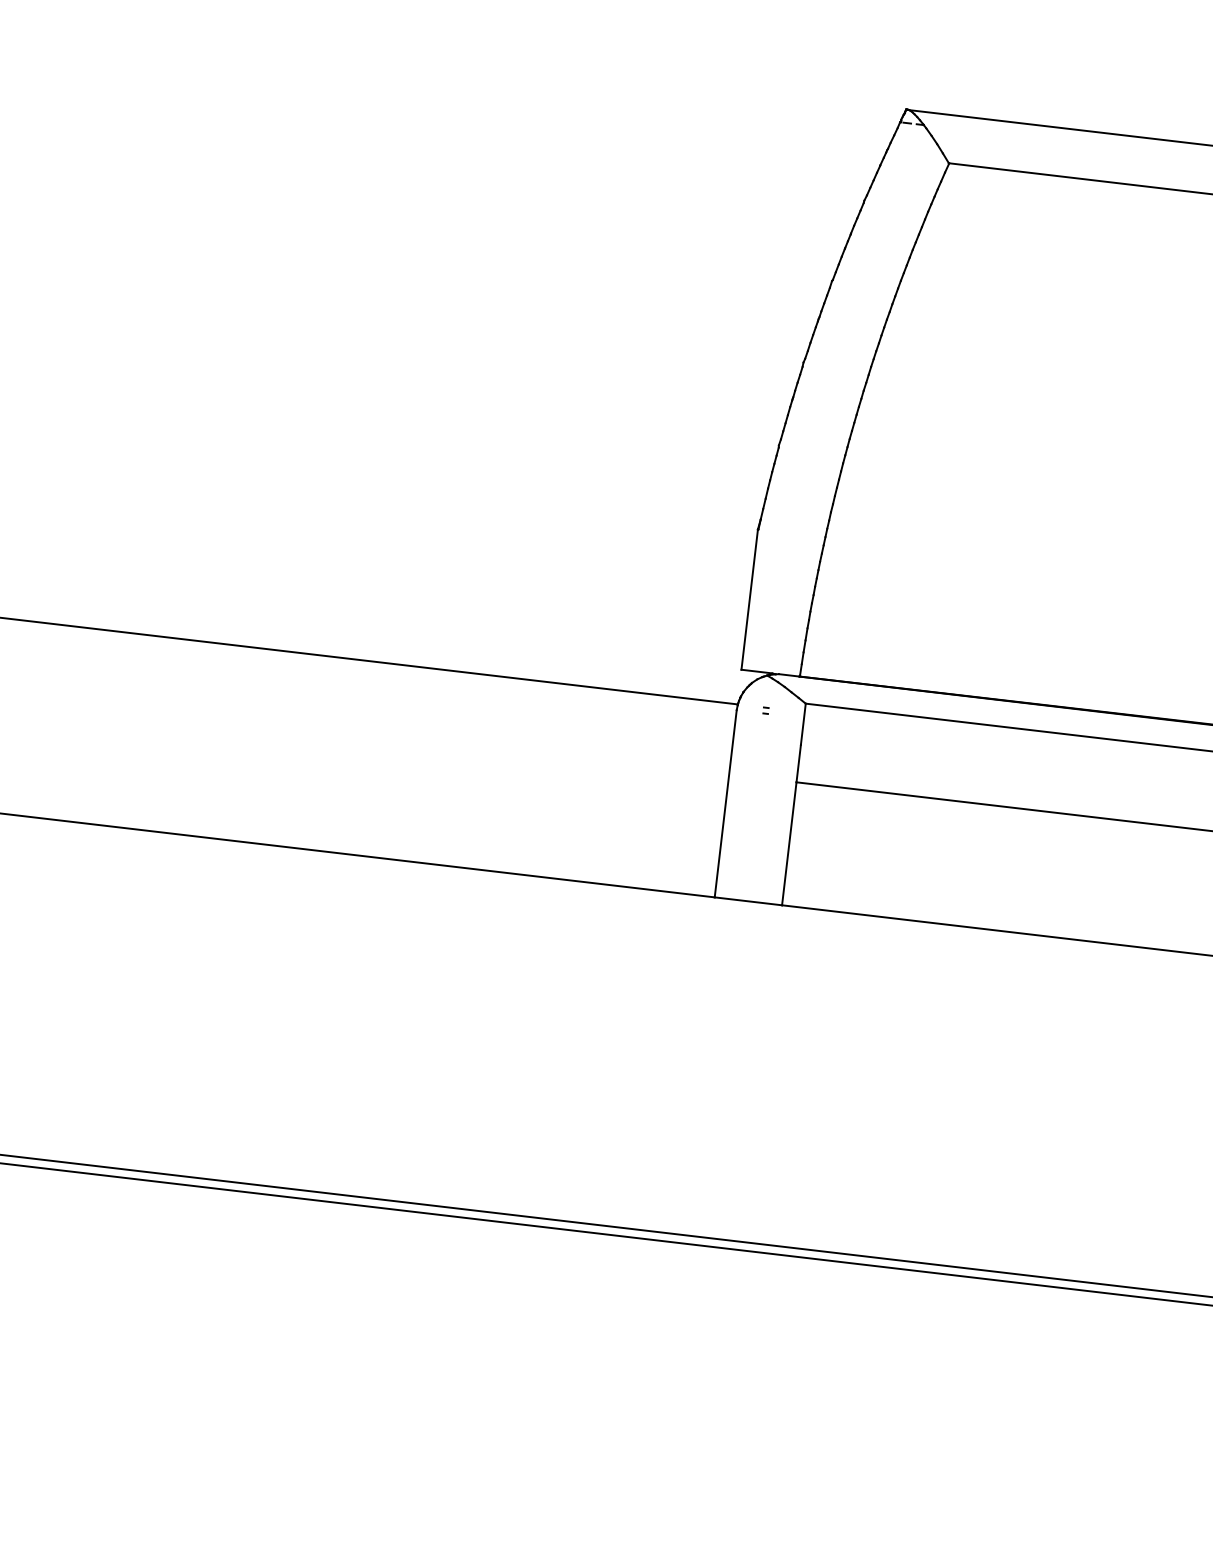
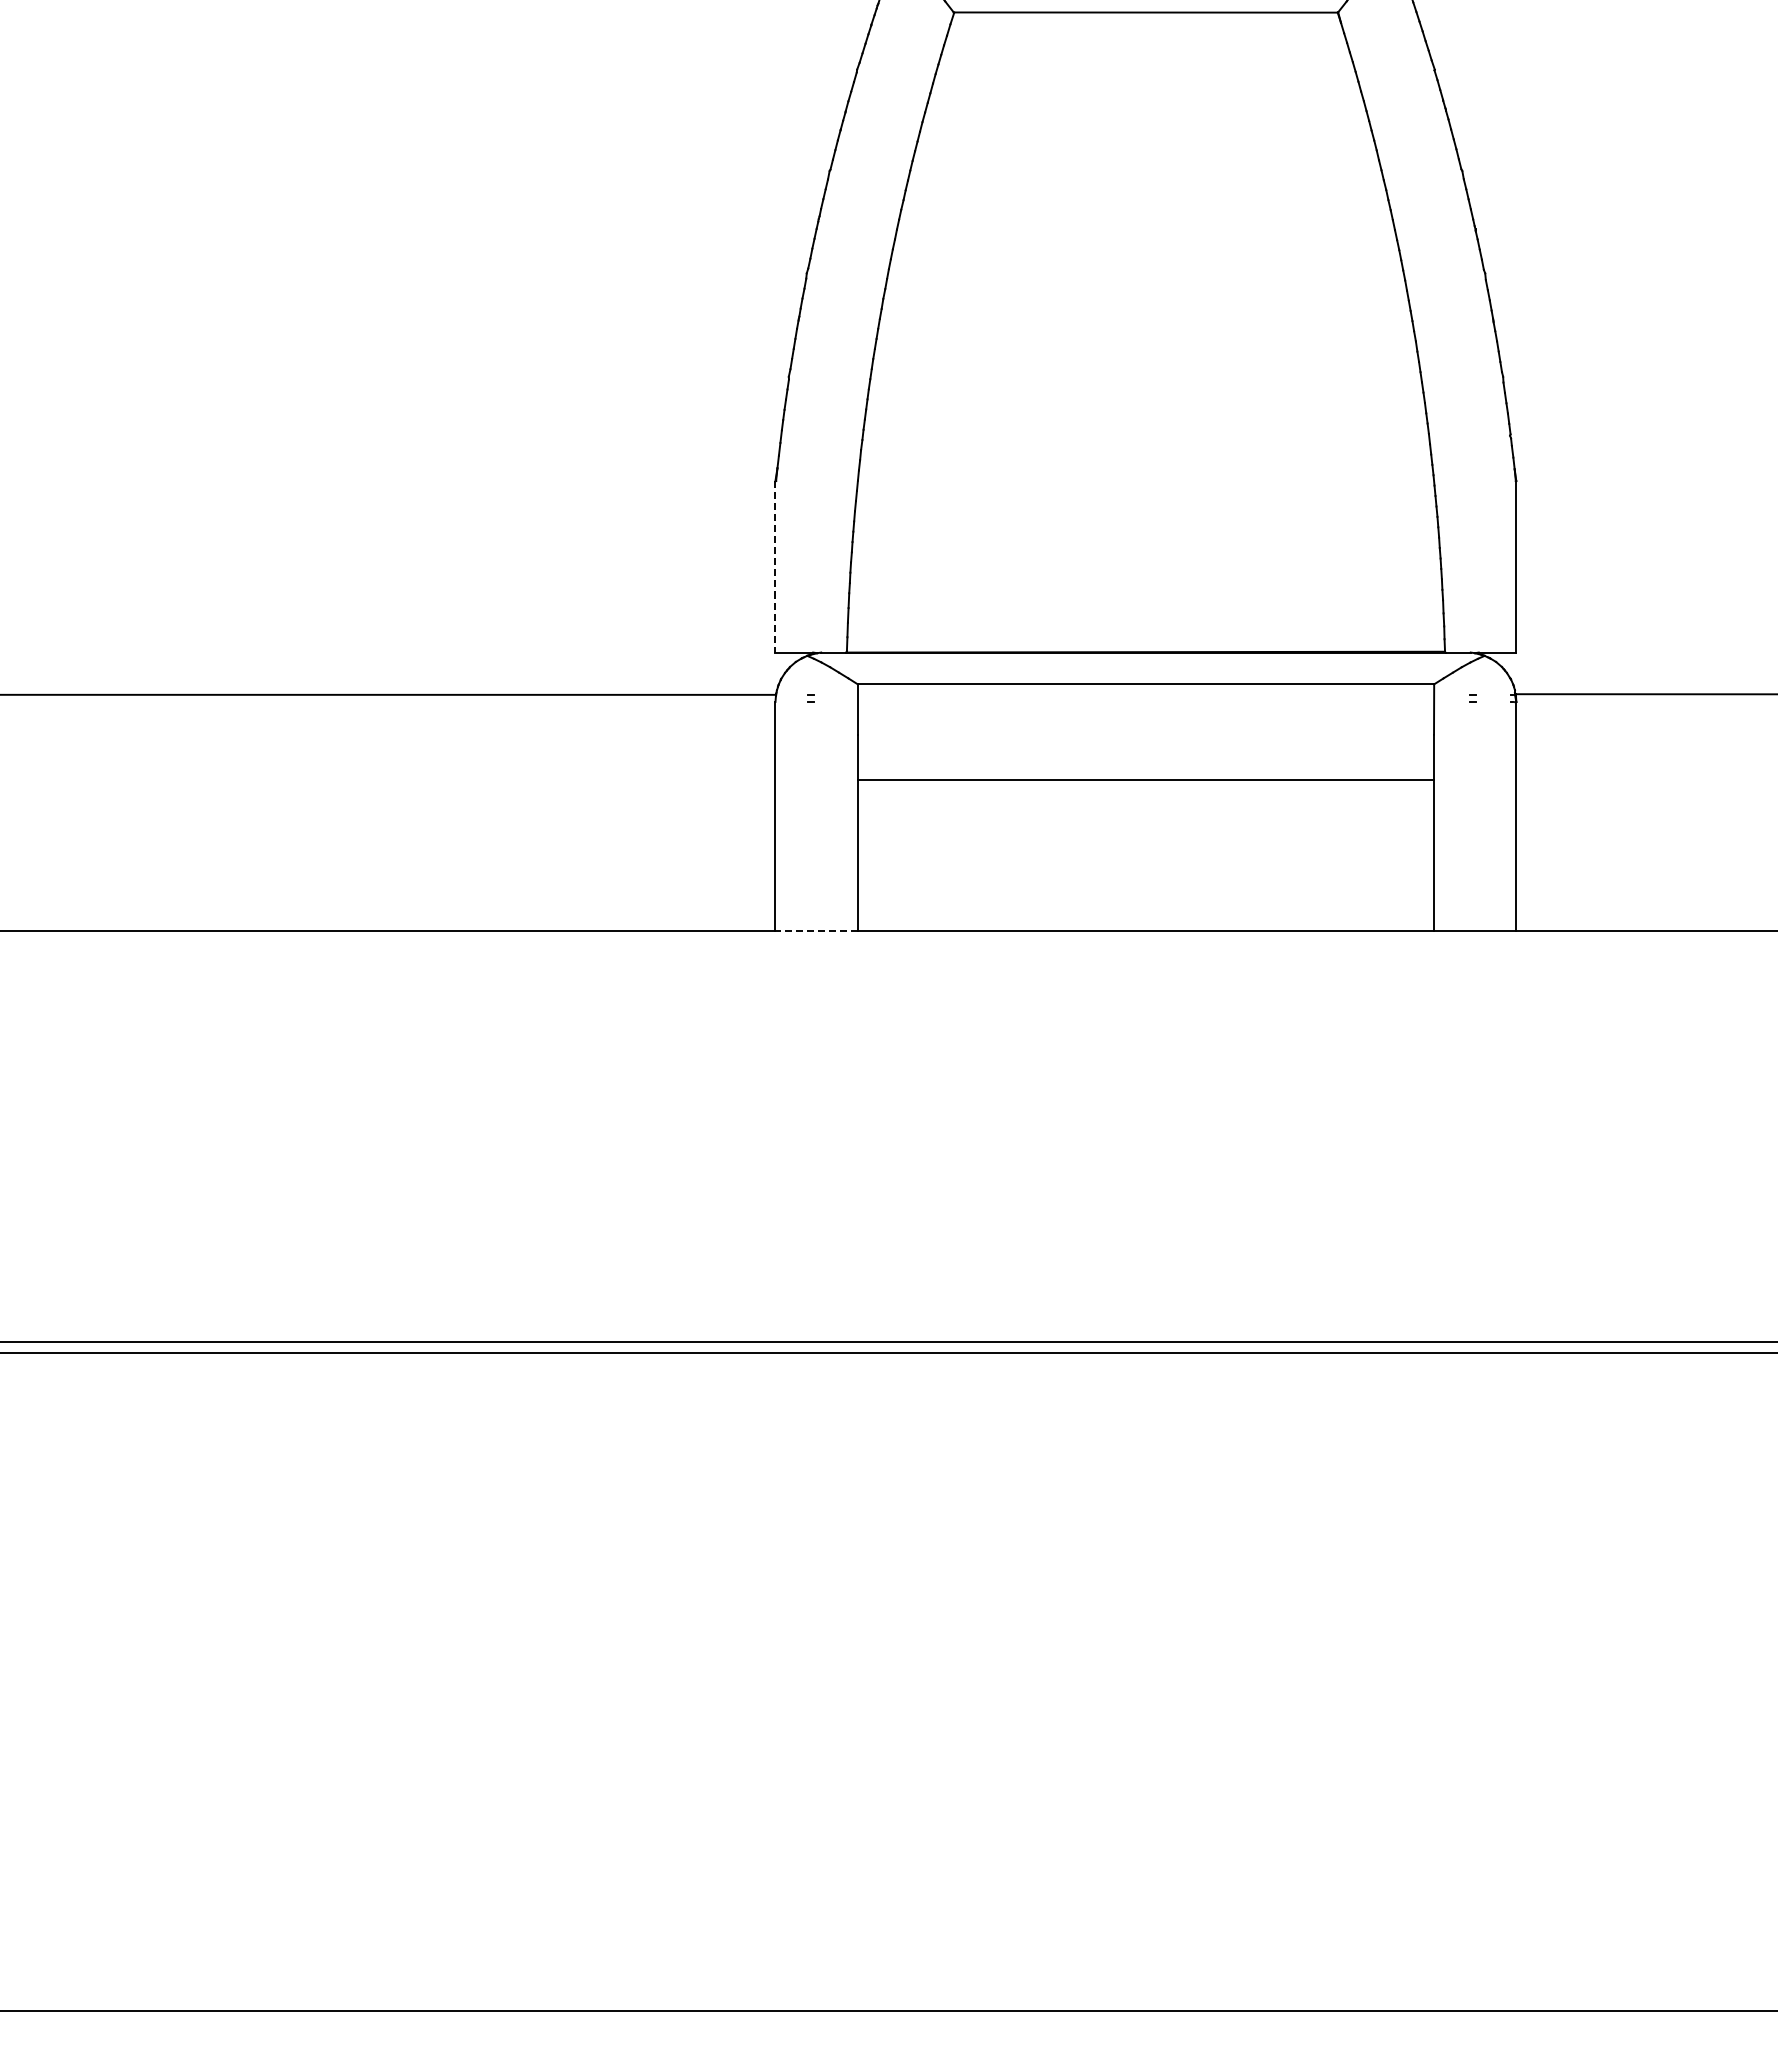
line: (749, 600) -> (775, 567), solid -> dashed
line: (748, 901) -> (816, 930), solid -> dashed

